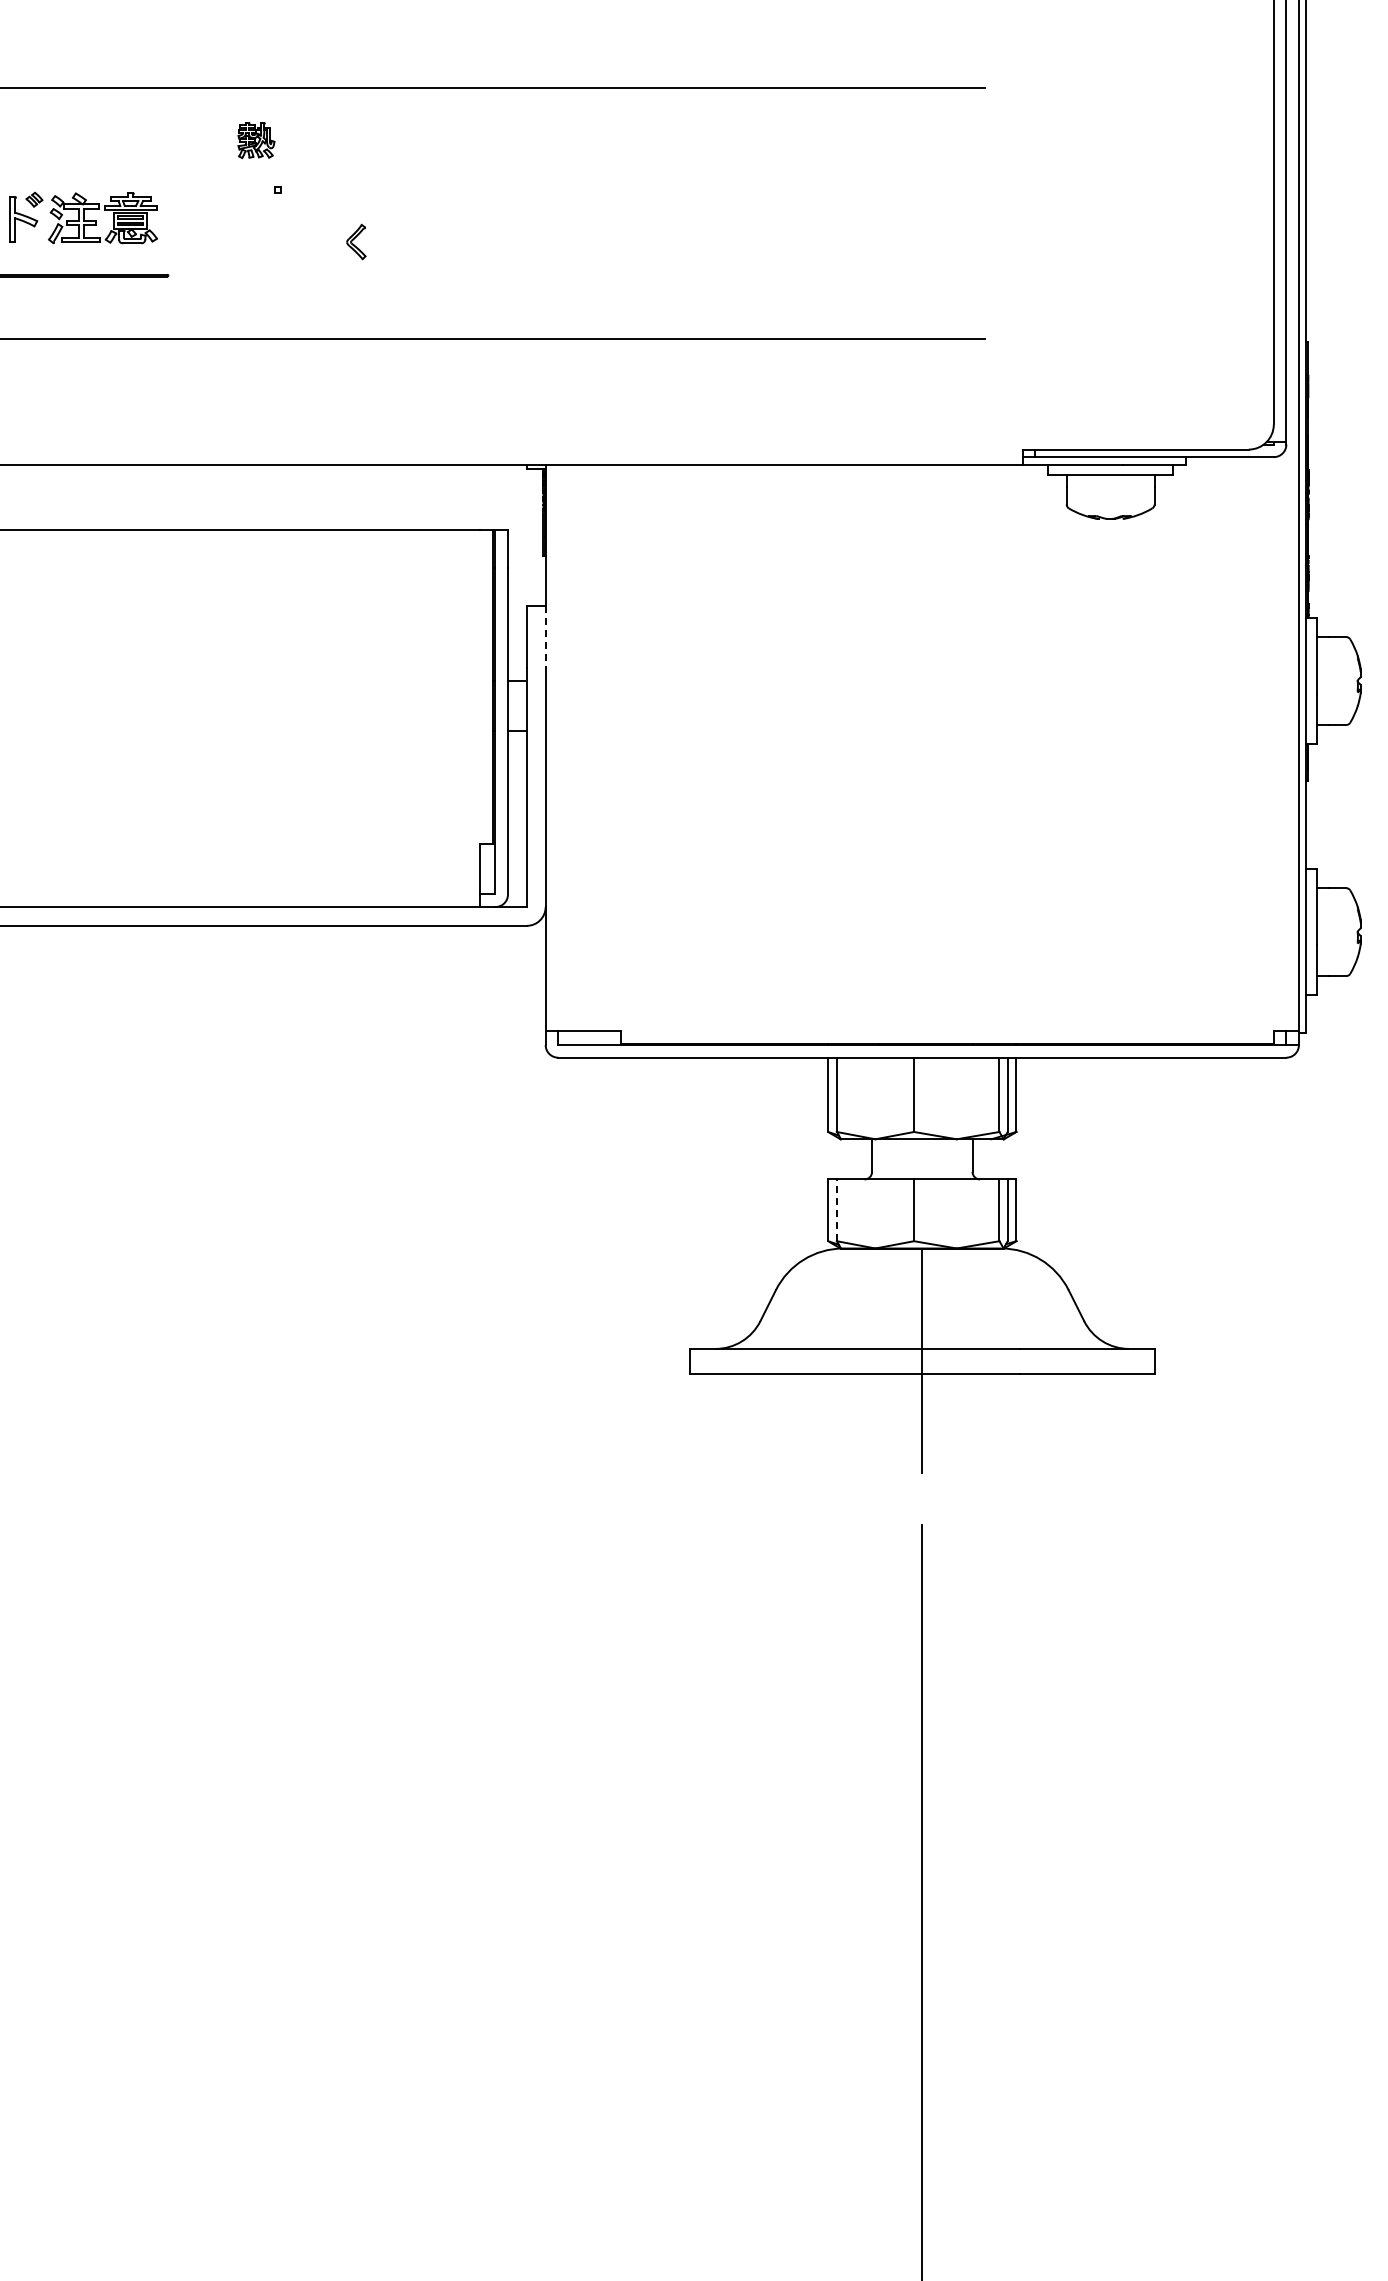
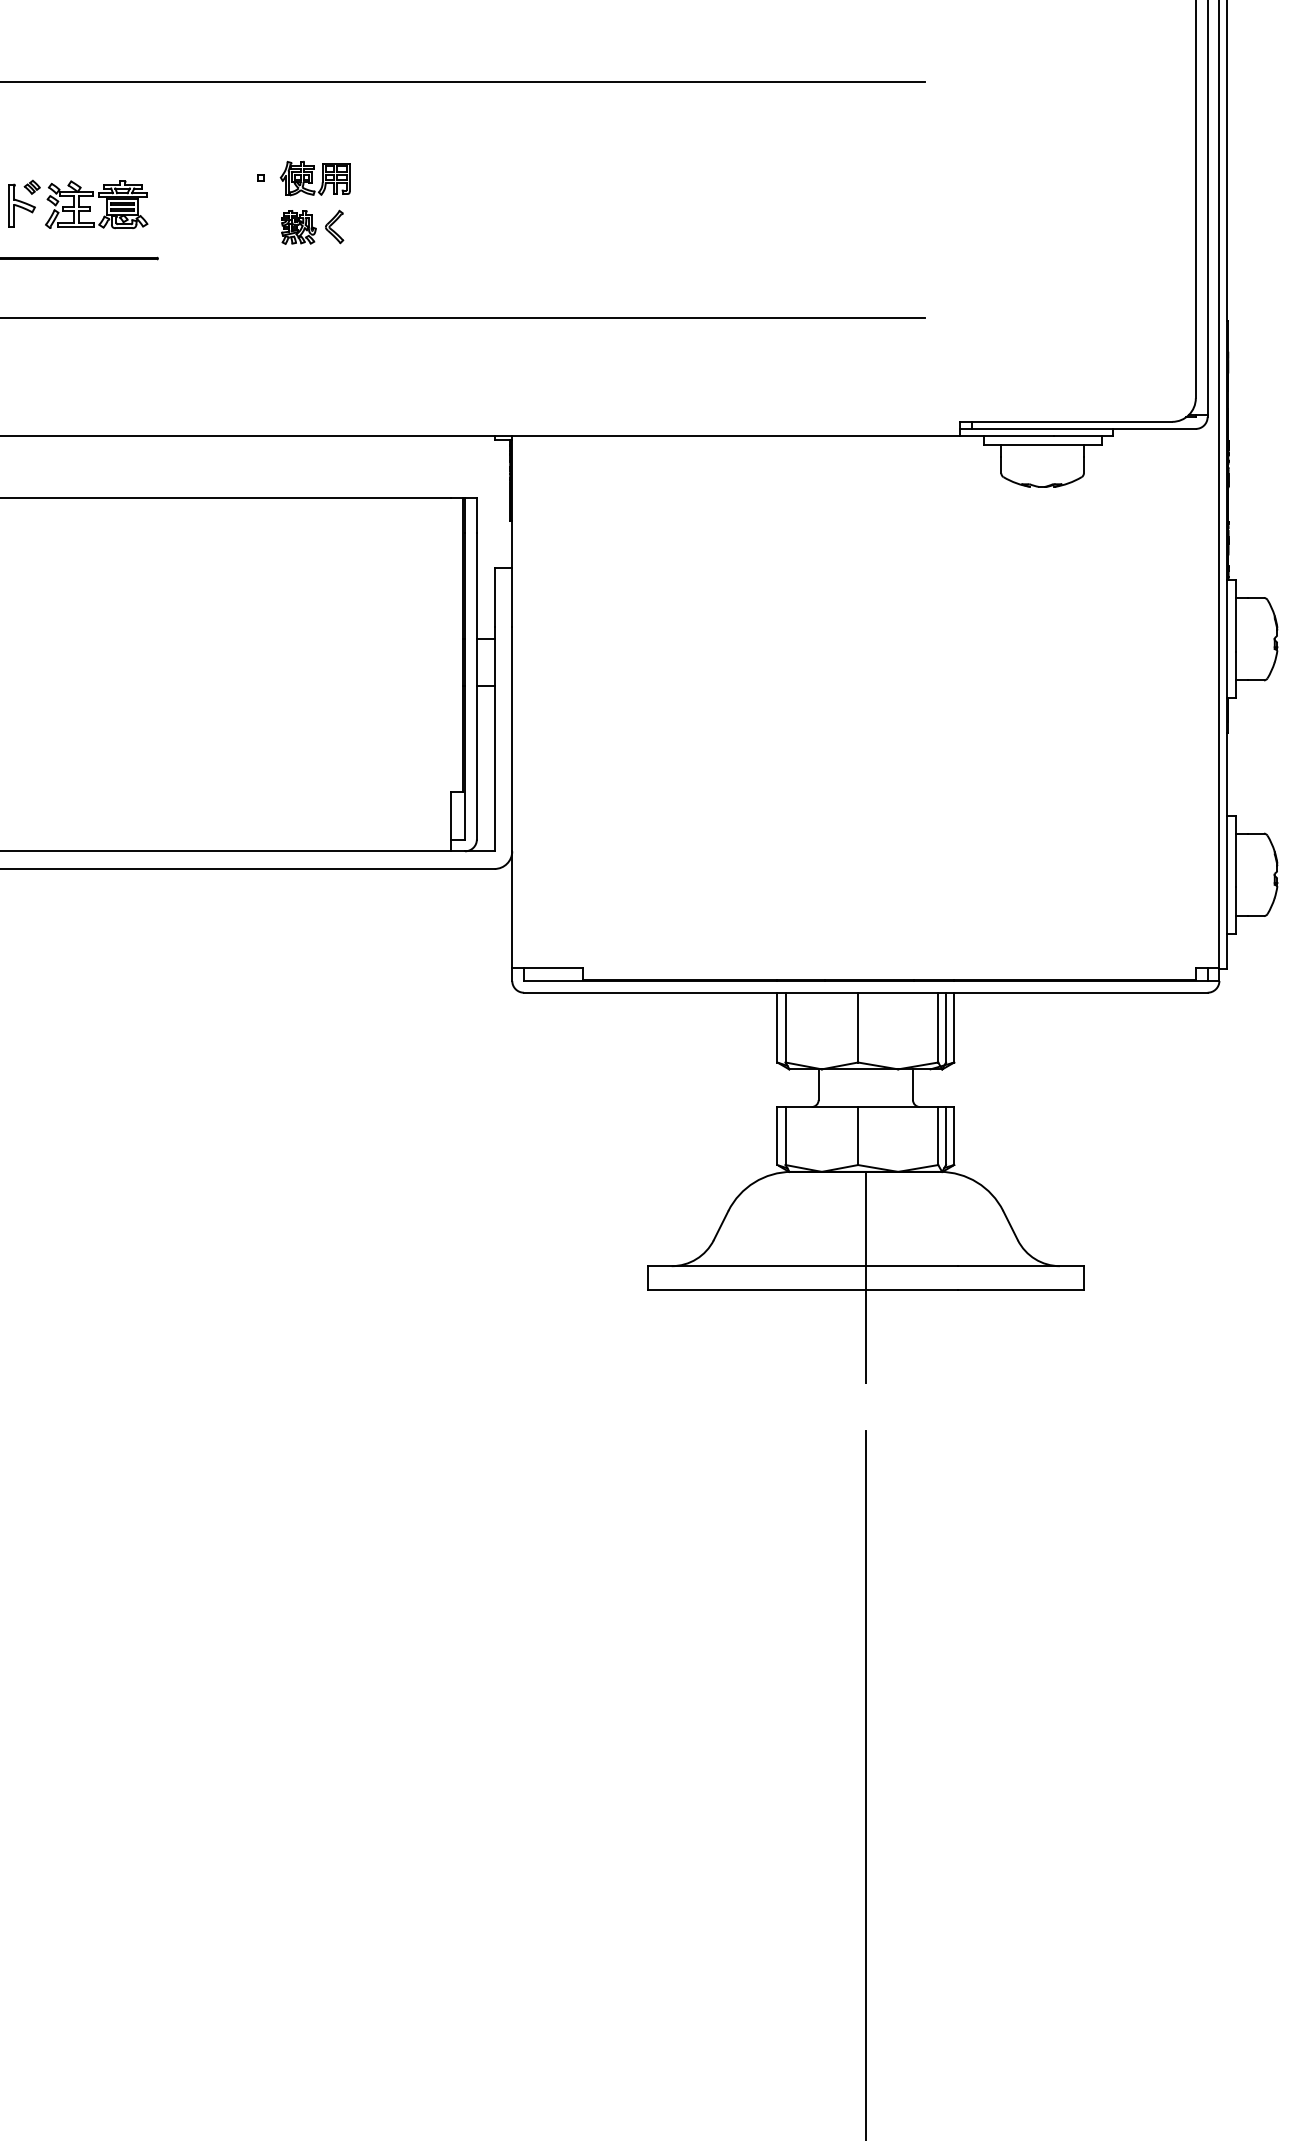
part: (256, 140) -> (298, 227), moved
part: (335, 190) -> (314, 178), added
line: (545, 637) -> (512, 598), dashed -> solid
line: (836, 1210) -> (785, 1136), dashed -> solid

